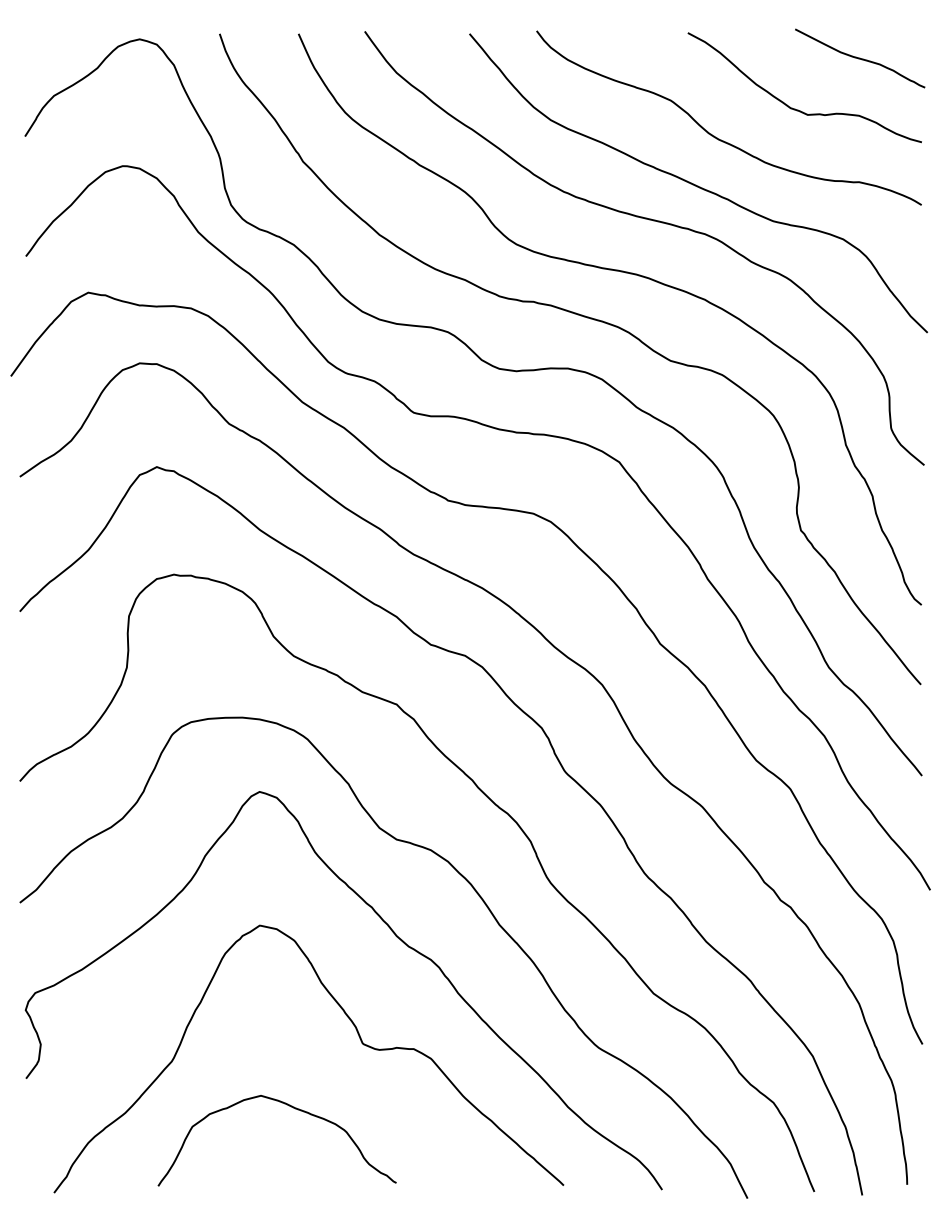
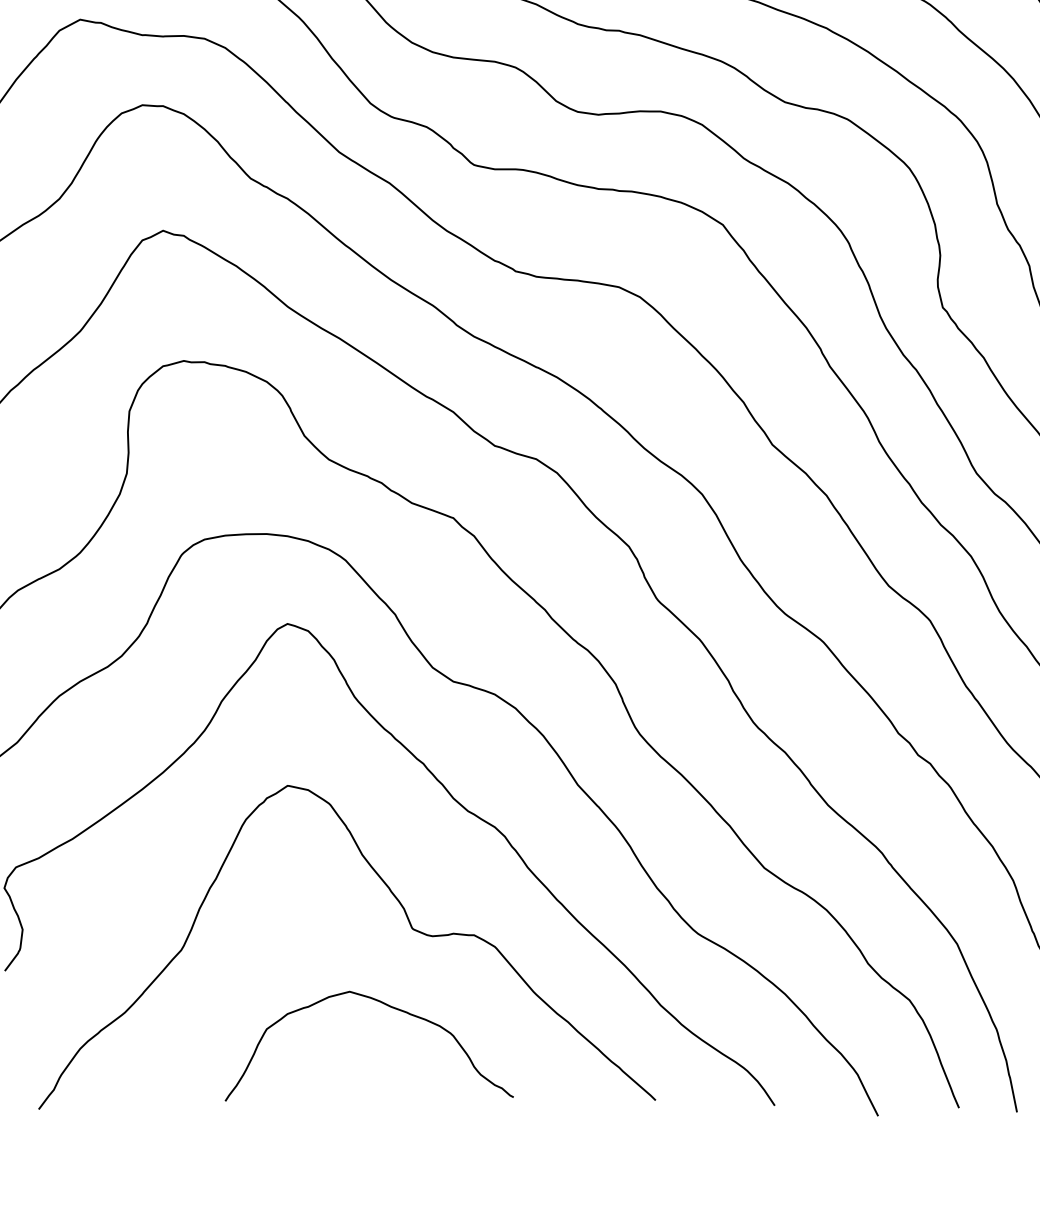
curve: (293, 1108) -> (389, 1007), moved

